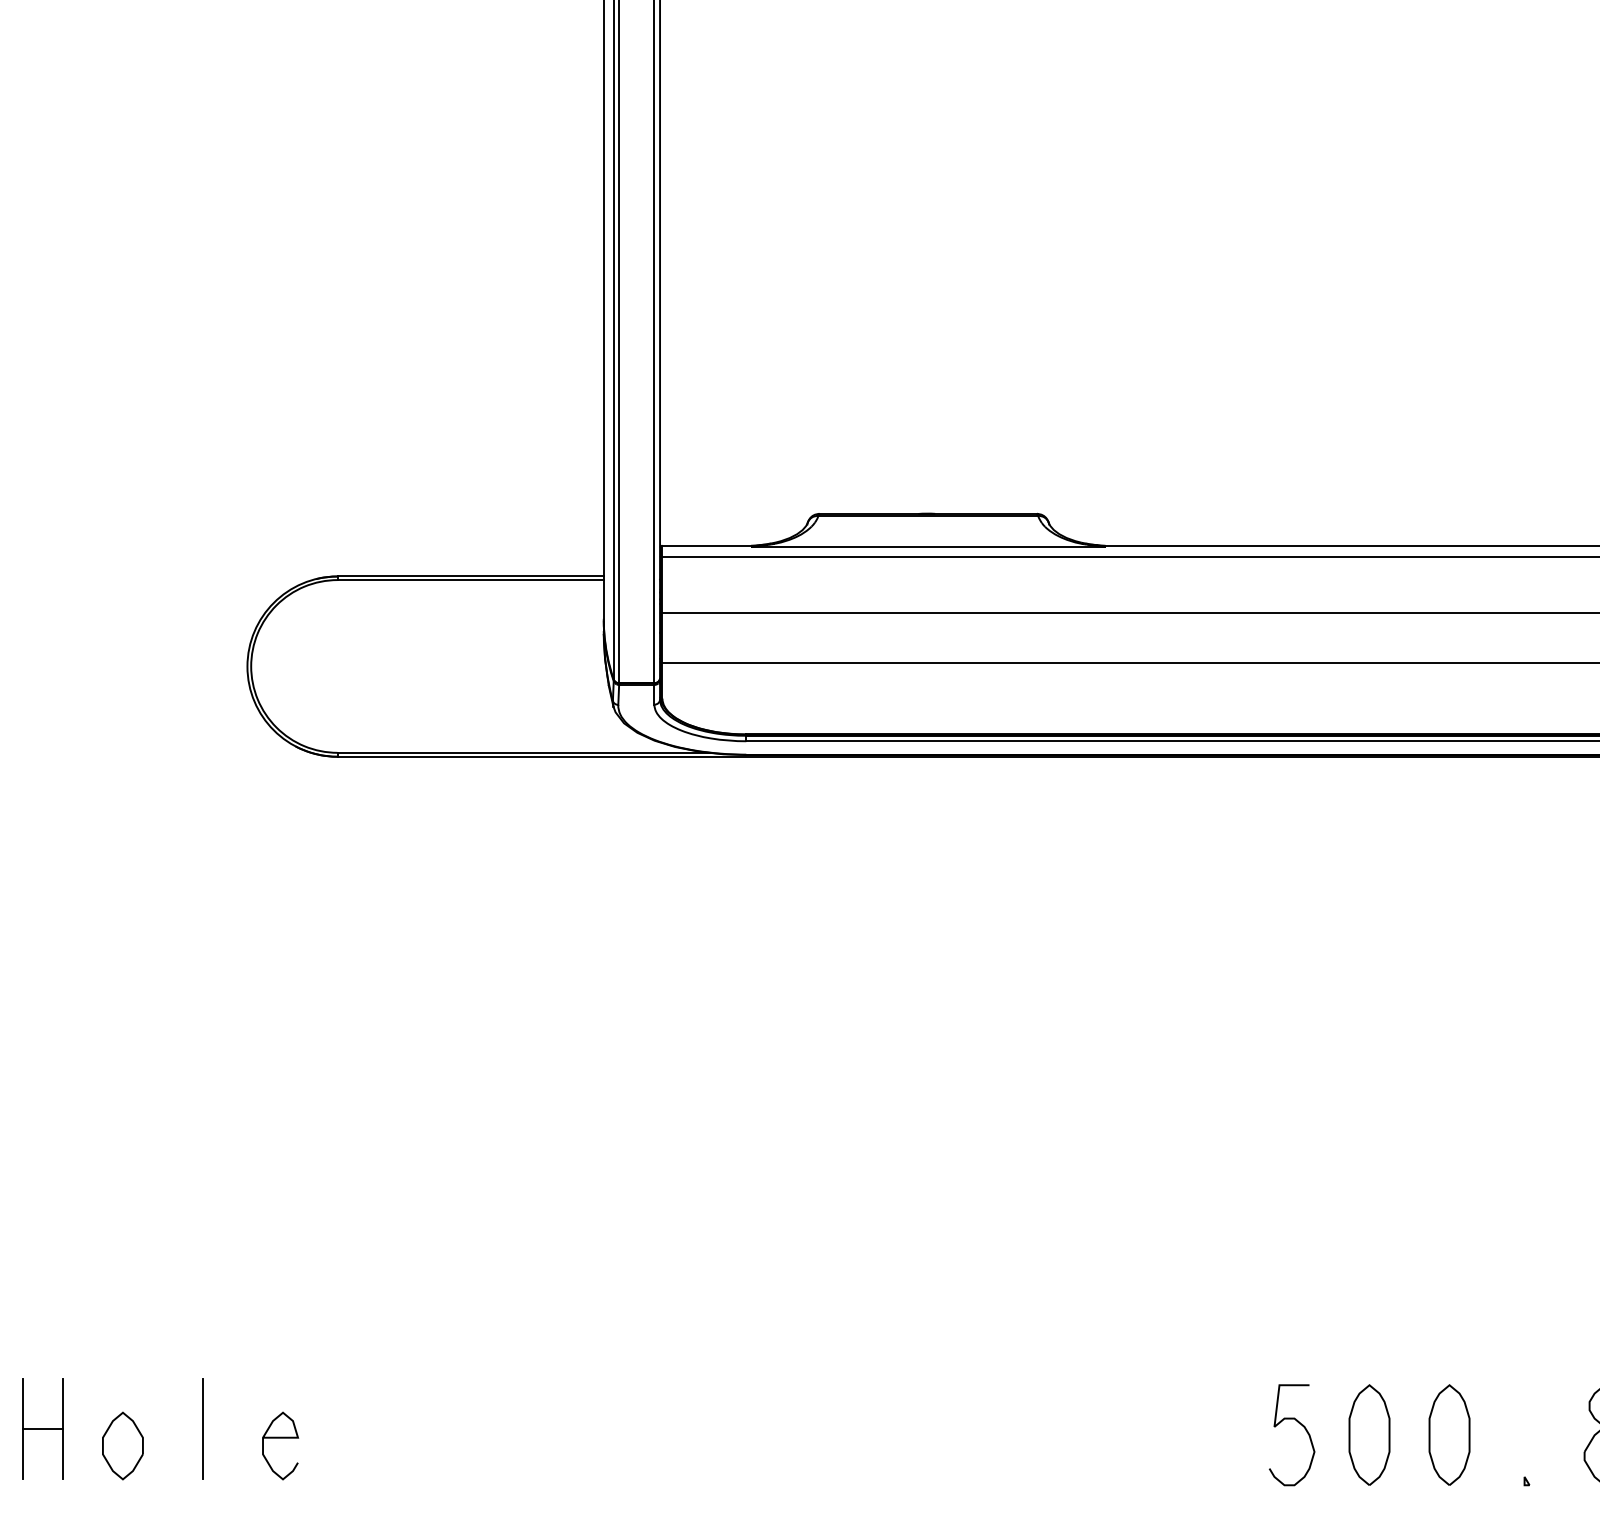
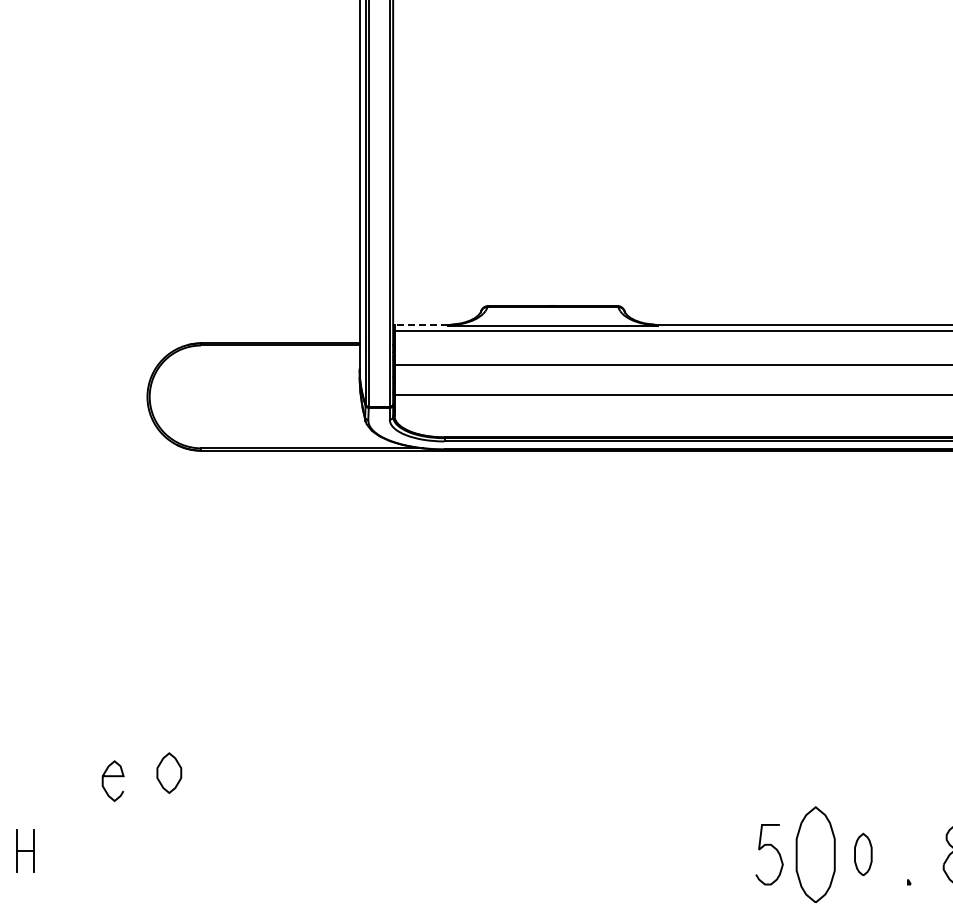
line: (707, 546) -> (421, 325), solid -> dashed
part: (42, 1428) -> (25, 850), size x0.7
line: (202, 1429) -> (120, 851), removed
part: (1369, 1434) -> (815, 854), size x1.6
part: (1449, 1434) -> (863, 854), size x0.7
curve: (279, 1439) -> (112, 777), moved
part: (123, 1444) -> (169, 772), moved

